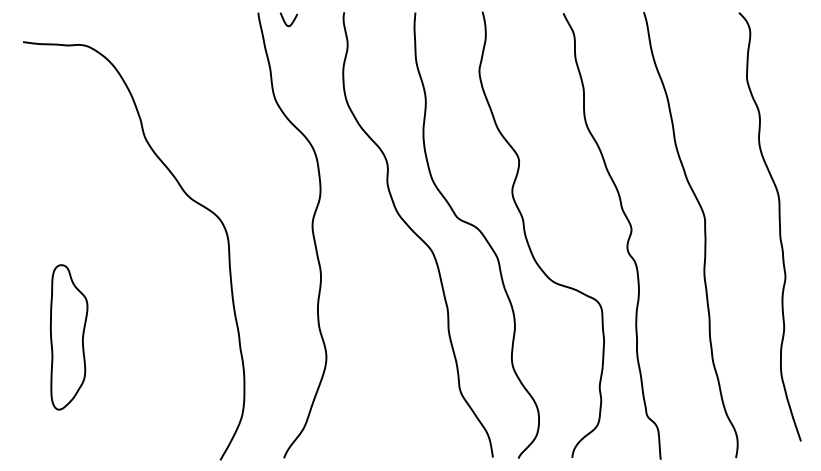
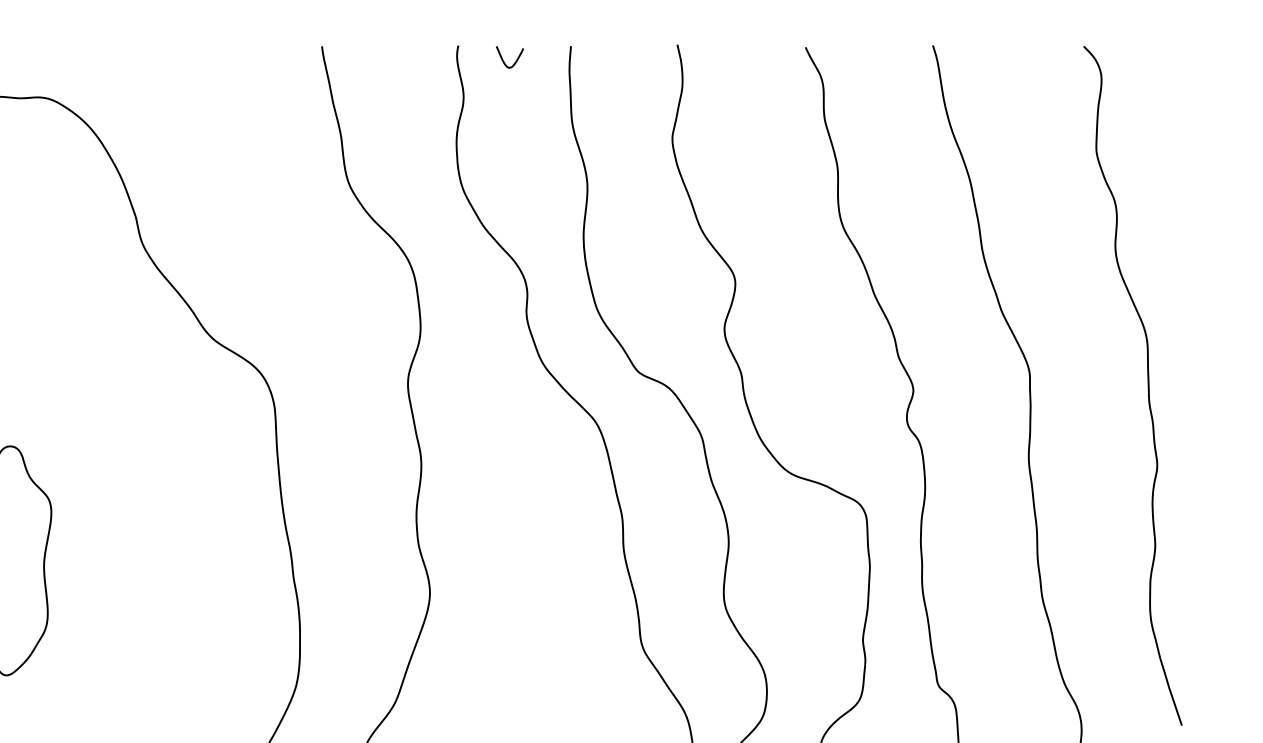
curve: (285, 21) -> (504, 60), moved

